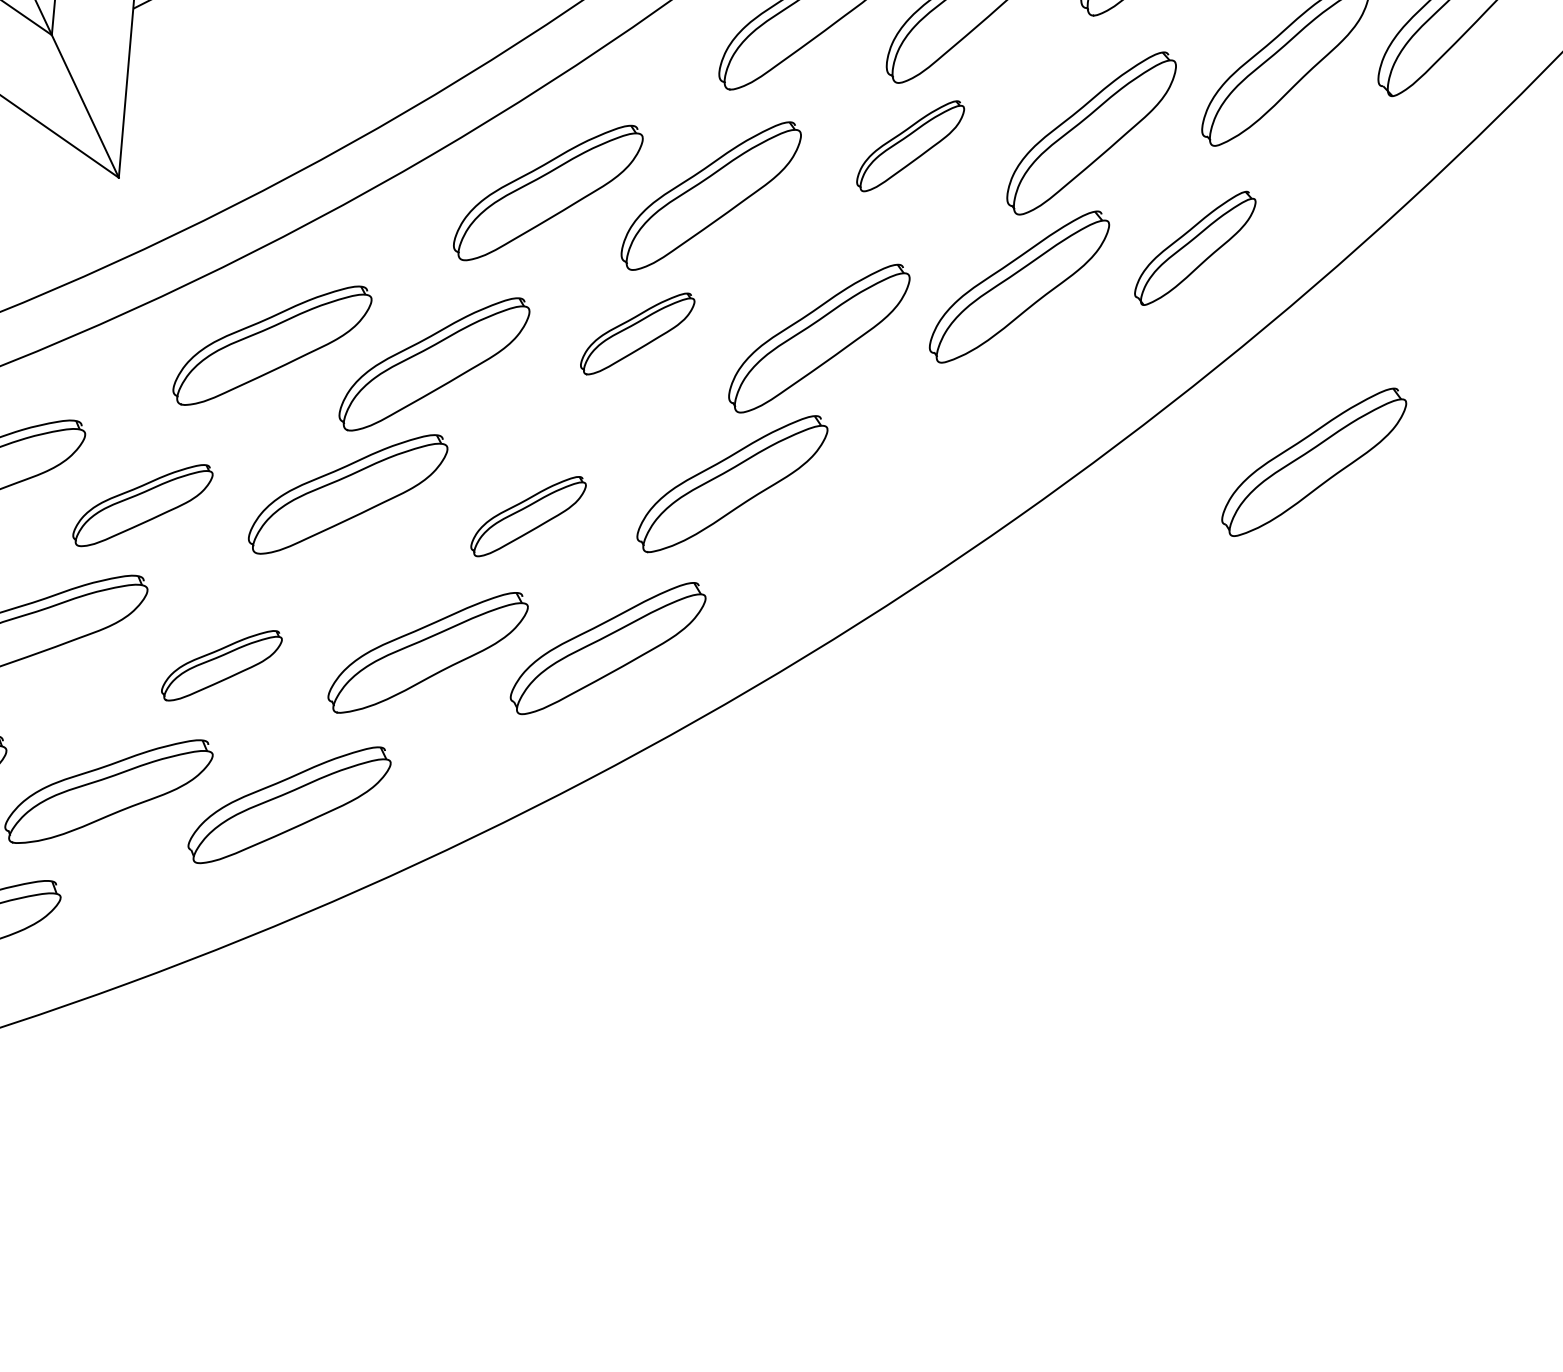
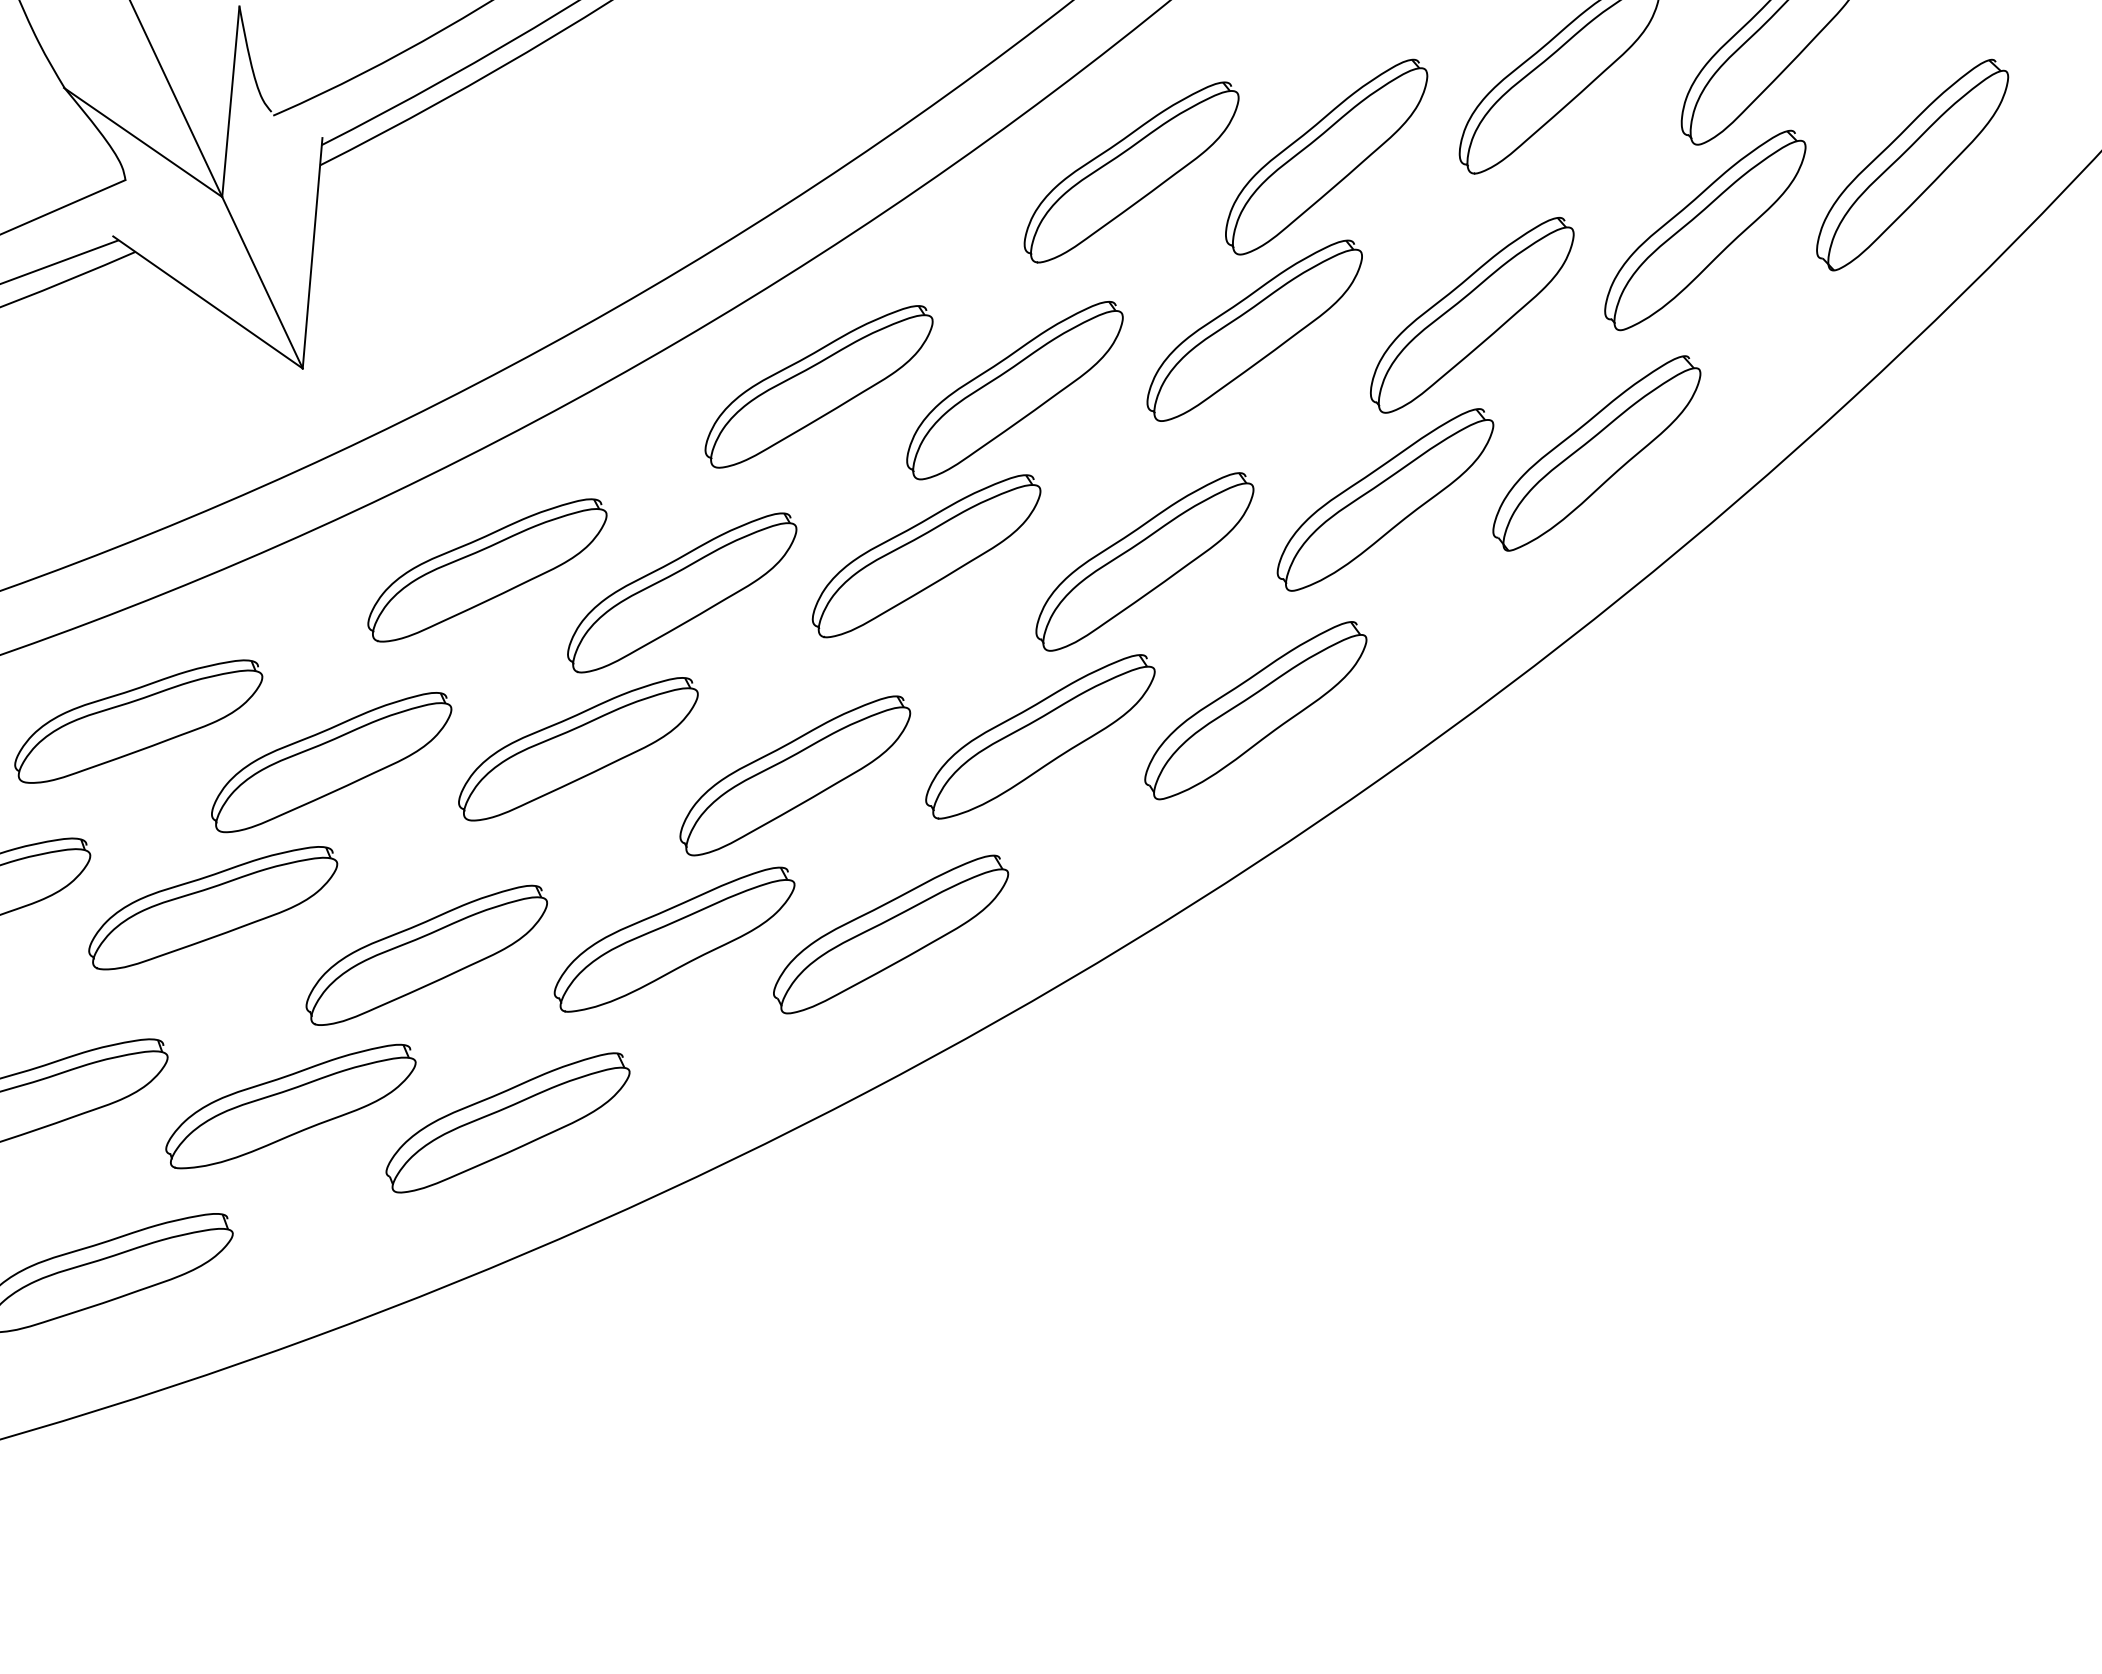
part: (910, 146) -> (1254, 330), size x1.67
part: (1194, 248) -> (1596, 453), size x1.43
part: (637, 334) -> (926, 556), size x1.67
part: (1313, 462) -> (1255, 710), moved
part: (142, 505) -> (331, 762), size x1.43
part: (528, 516) -> (795, 775), size x1.67
part: (221, 665) -> (426, 954), size x1.67

